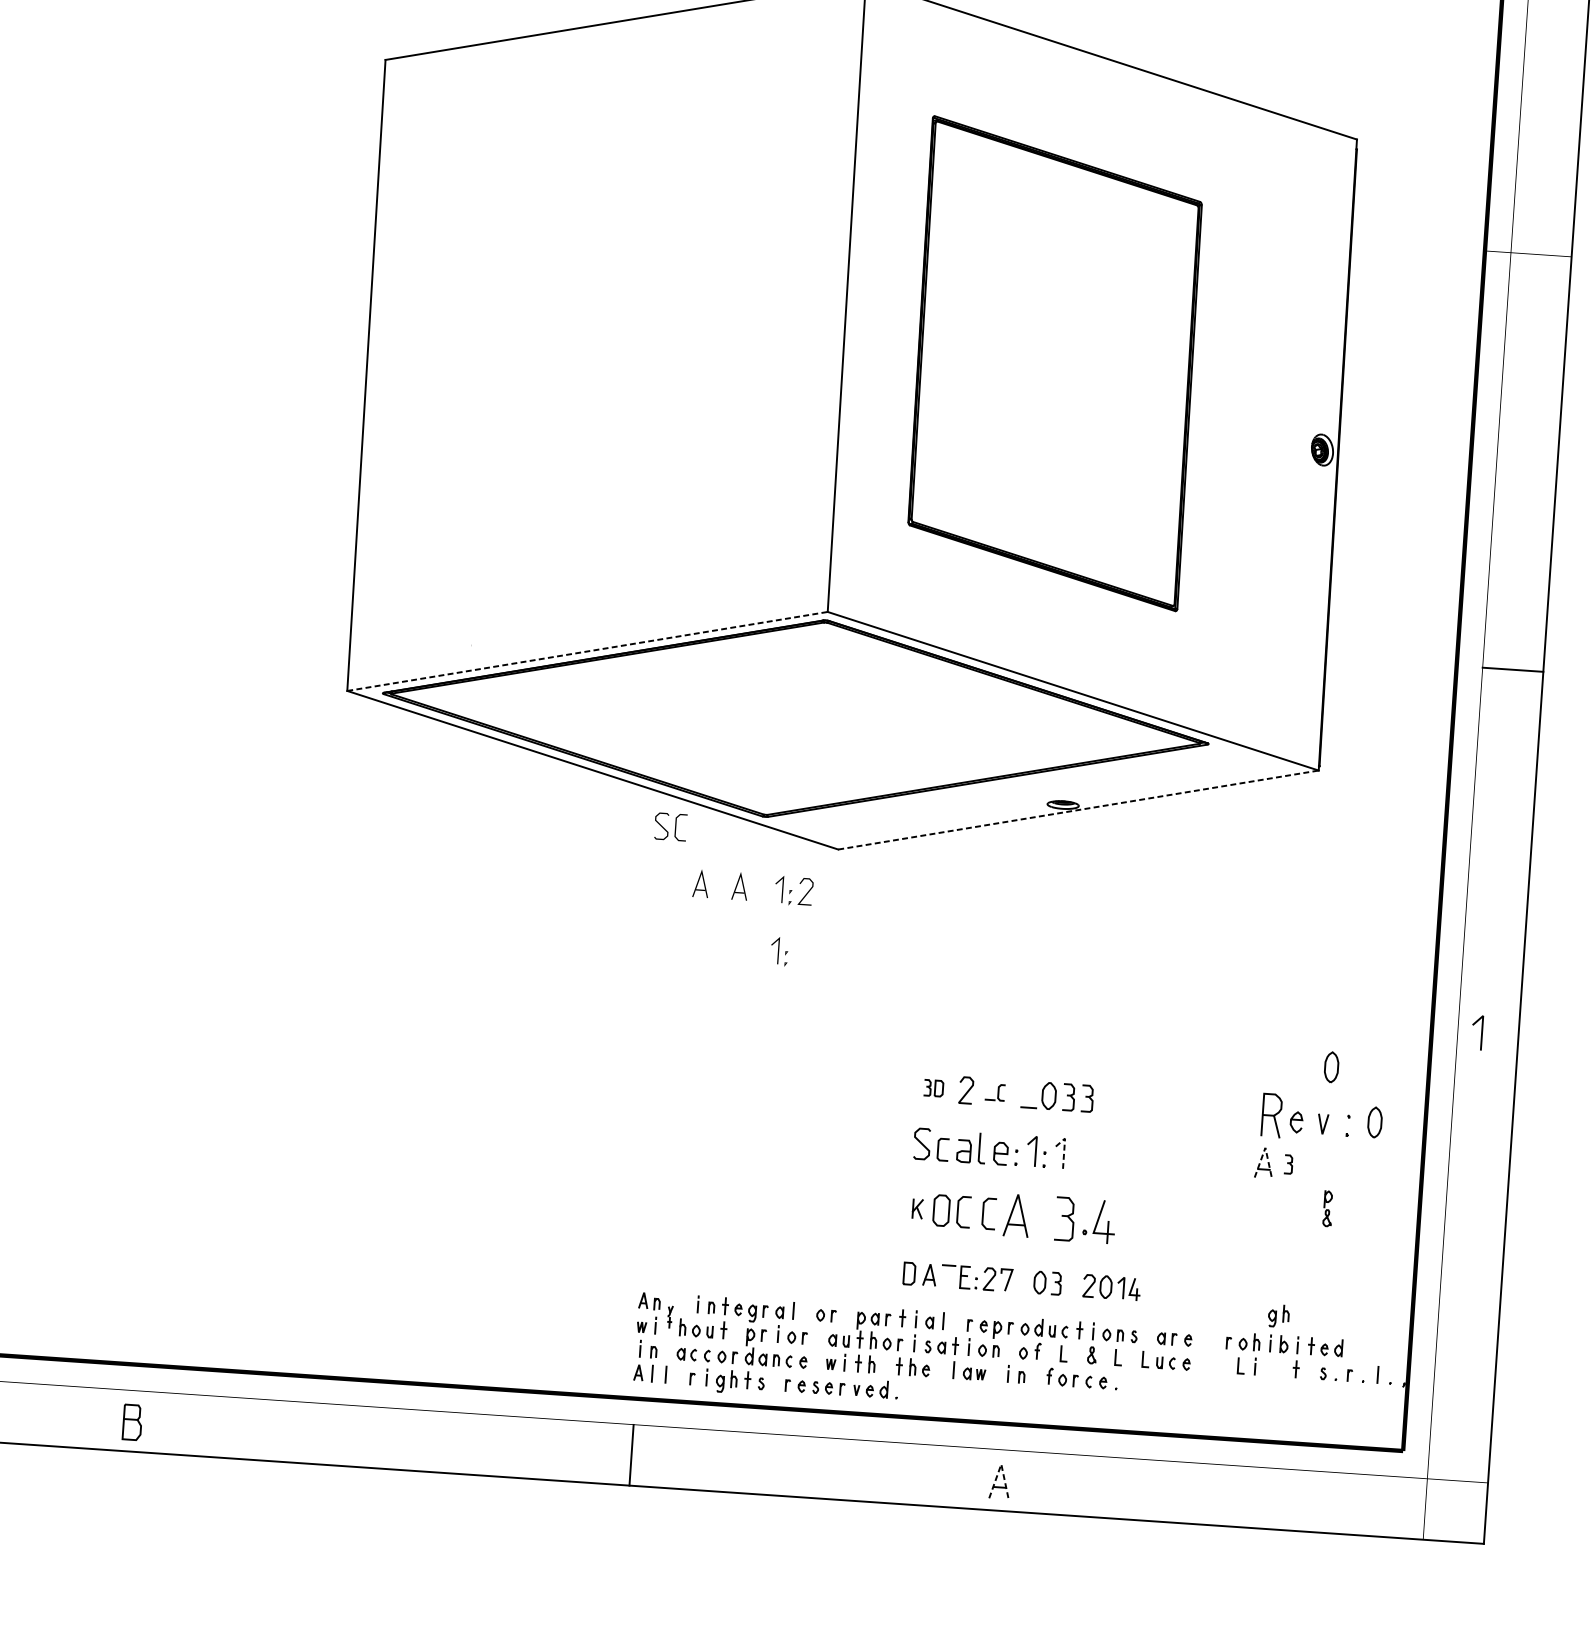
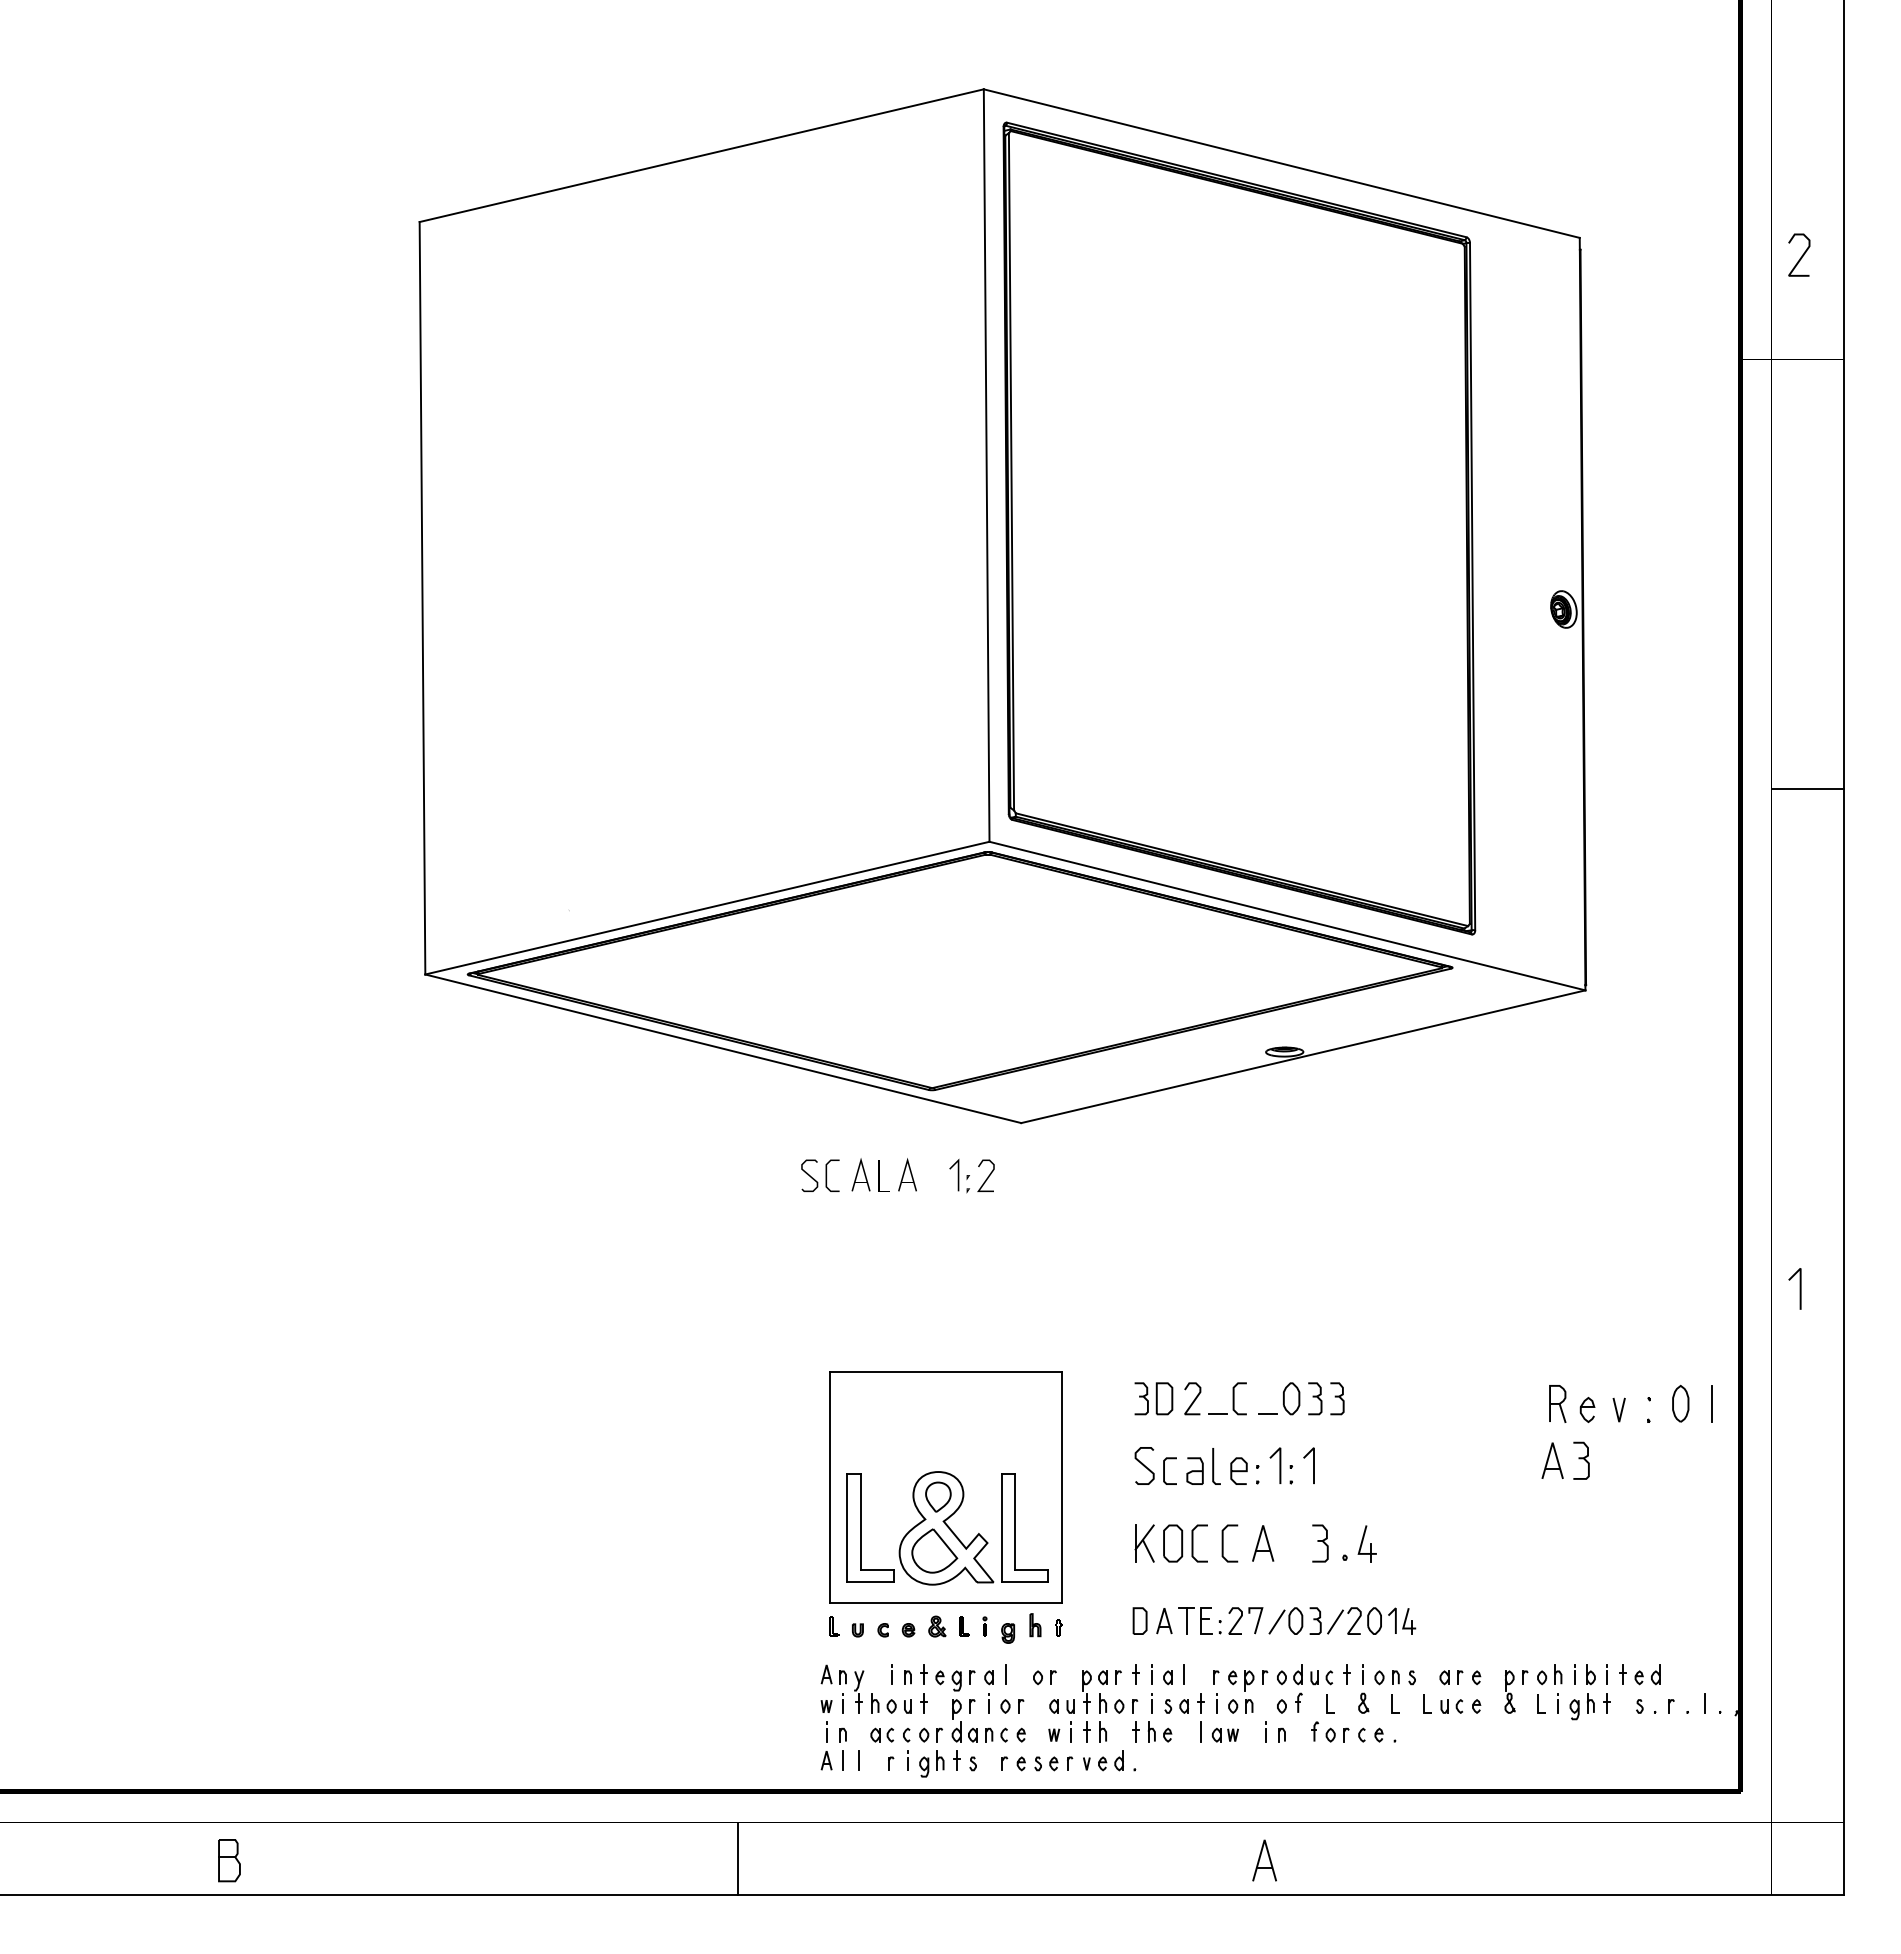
curve: (1541, 166) -> (1801, 255), added
part: (1055, 363) -> (1239, 528), size x1.43
line: (587, 651) -> (707, 908), dashed -> solid
line: (1512, 669) -> (1807, 788), moved
line: (1078, 809) -> (1303, 1056), dashed -> solid
part: (670, 826) -> (820, 1175), moved
line: (716, 885) -> (879, 1175), added
part: (779, 951) -> (959, 1248), removed
part: (1331, 1067) -> (1624, 1341), removed
part: (933, 1087) -> (1153, 1398), size x1.67
part: (995, 1092) -> (1227, 1398), size x1.67
part: (1271, 1115) -> (1557, 1403), size x0.71
line: (1400, 1124) -> (1711, 1403), added
line: (1064, 1147) -> (1313, 1458), dashed -> solid
line: (1265, 1147) -> (1552, 1442), dashed -> solid
part: (1288, 1164) -> (1581, 1460), size x1.67
part: (752, 1167) -> (945, 1507), added
part: (917, 1208) -> (1144, 1543), size x1.67
part: (1327, 1208) -> (1509, 1691), moved
part: (1017, 1215) -> (1263, 1543), size x0.71
part: (1065, 1219) -> (1320, 1543), size x0.71
part: (1103, 1221) -> (1366, 1543), size x0.71
line: (948, 1276) -> (1186, 1621), added
line: (1023, 1281) -> (1276, 1621), added
line: (1073, 1285) -> (1335, 1621), added
part: (670, 1316) -> (859, 1691), size x1.67
part: (1278, 1316) -> (1581, 1706), moved
line: (631, 1454) -> (737, 1858), moved
line: (1001, 1463) -> (1264, 1839), dashed -> solid

